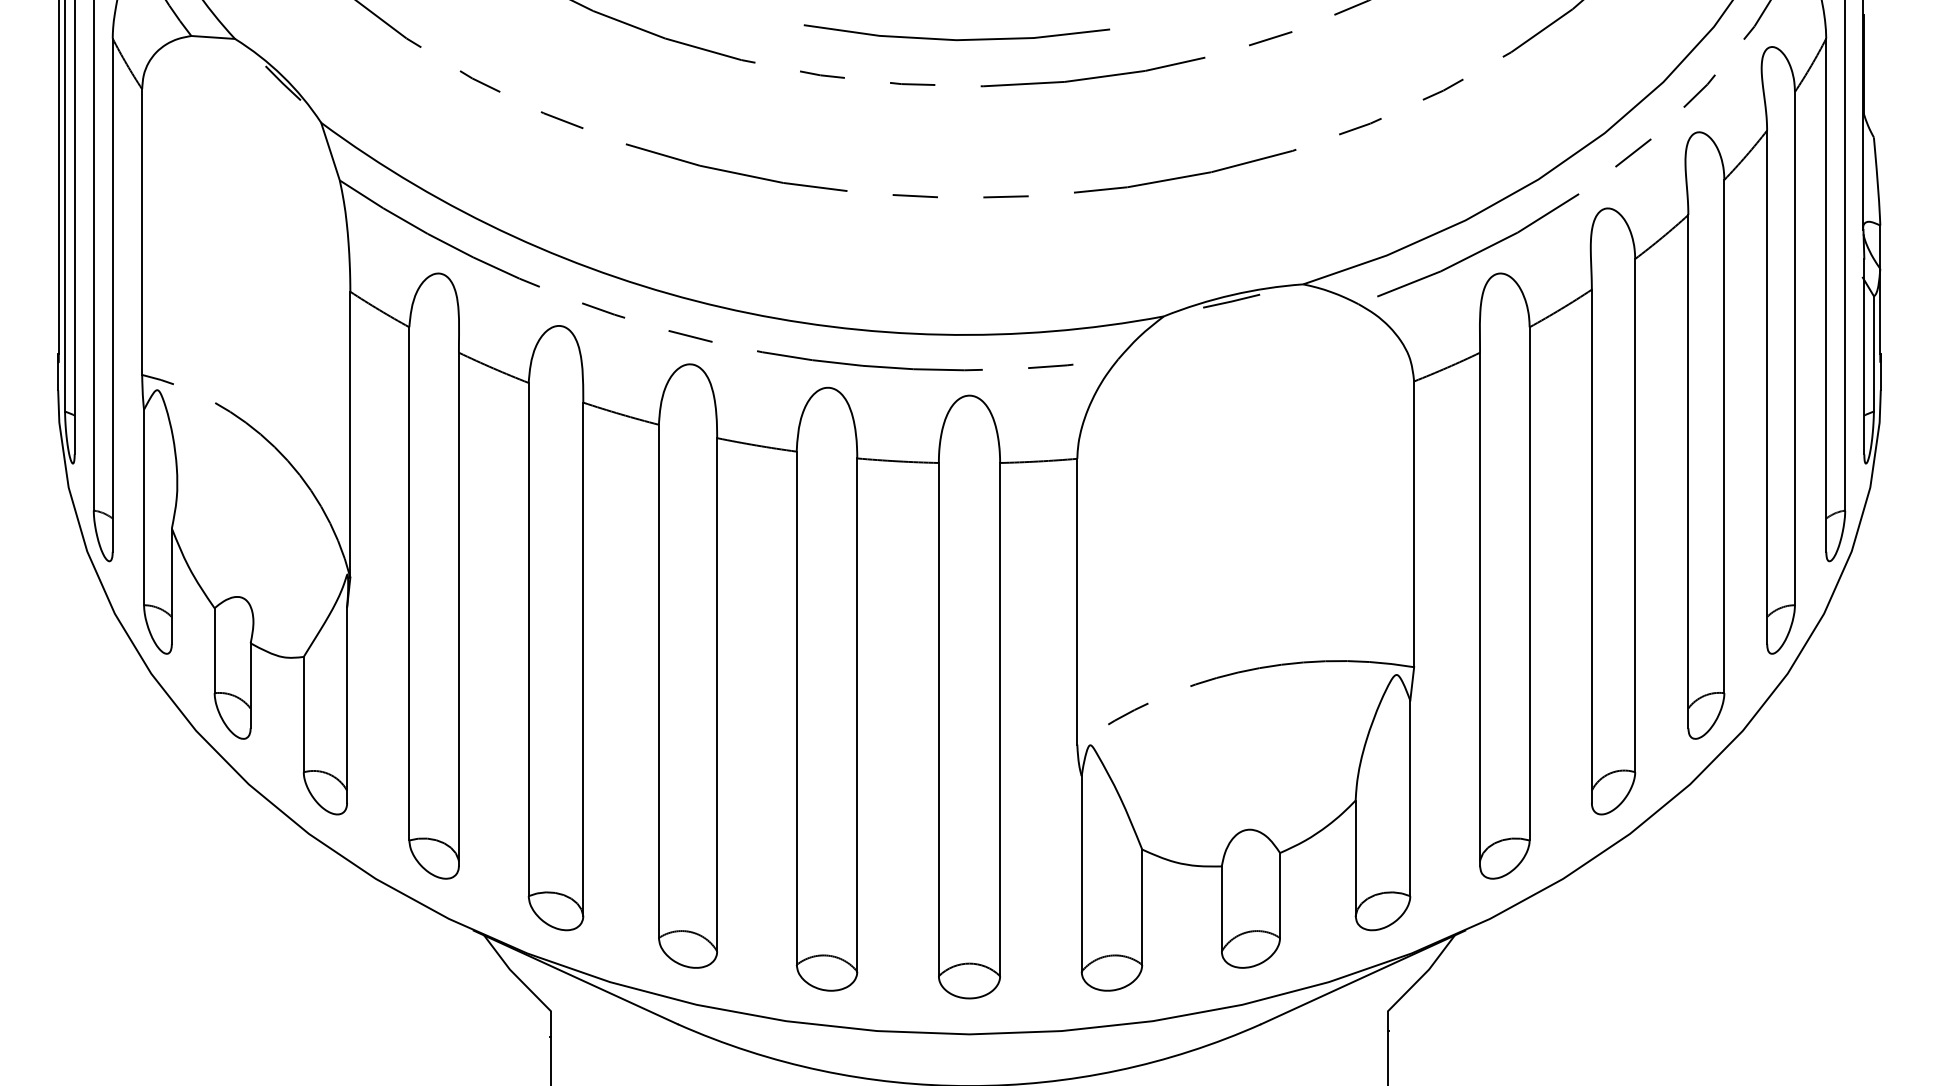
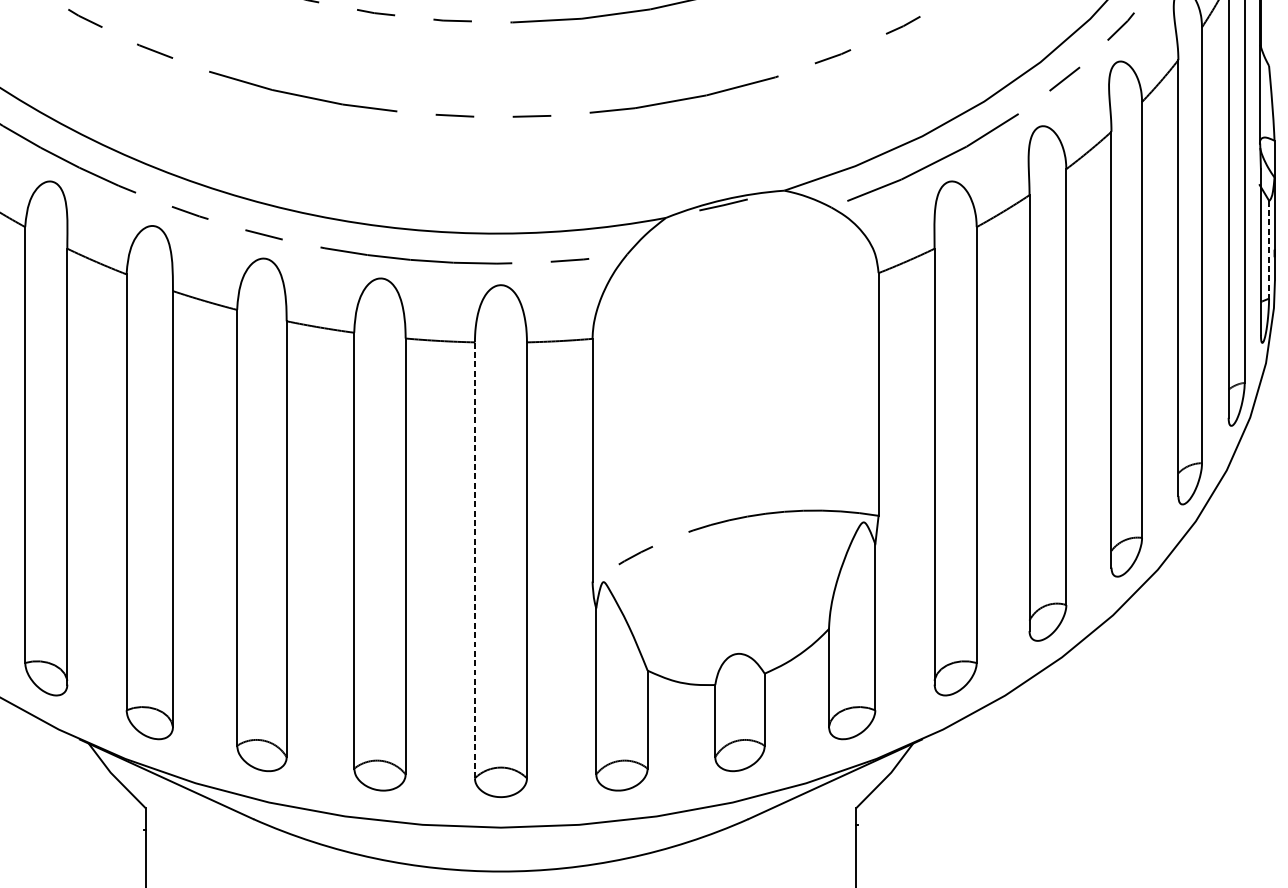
line: (1873, 353) -> (1268, 249), solid -> dashed
line: (938, 719) -> (474, 560), solid -> dashed

